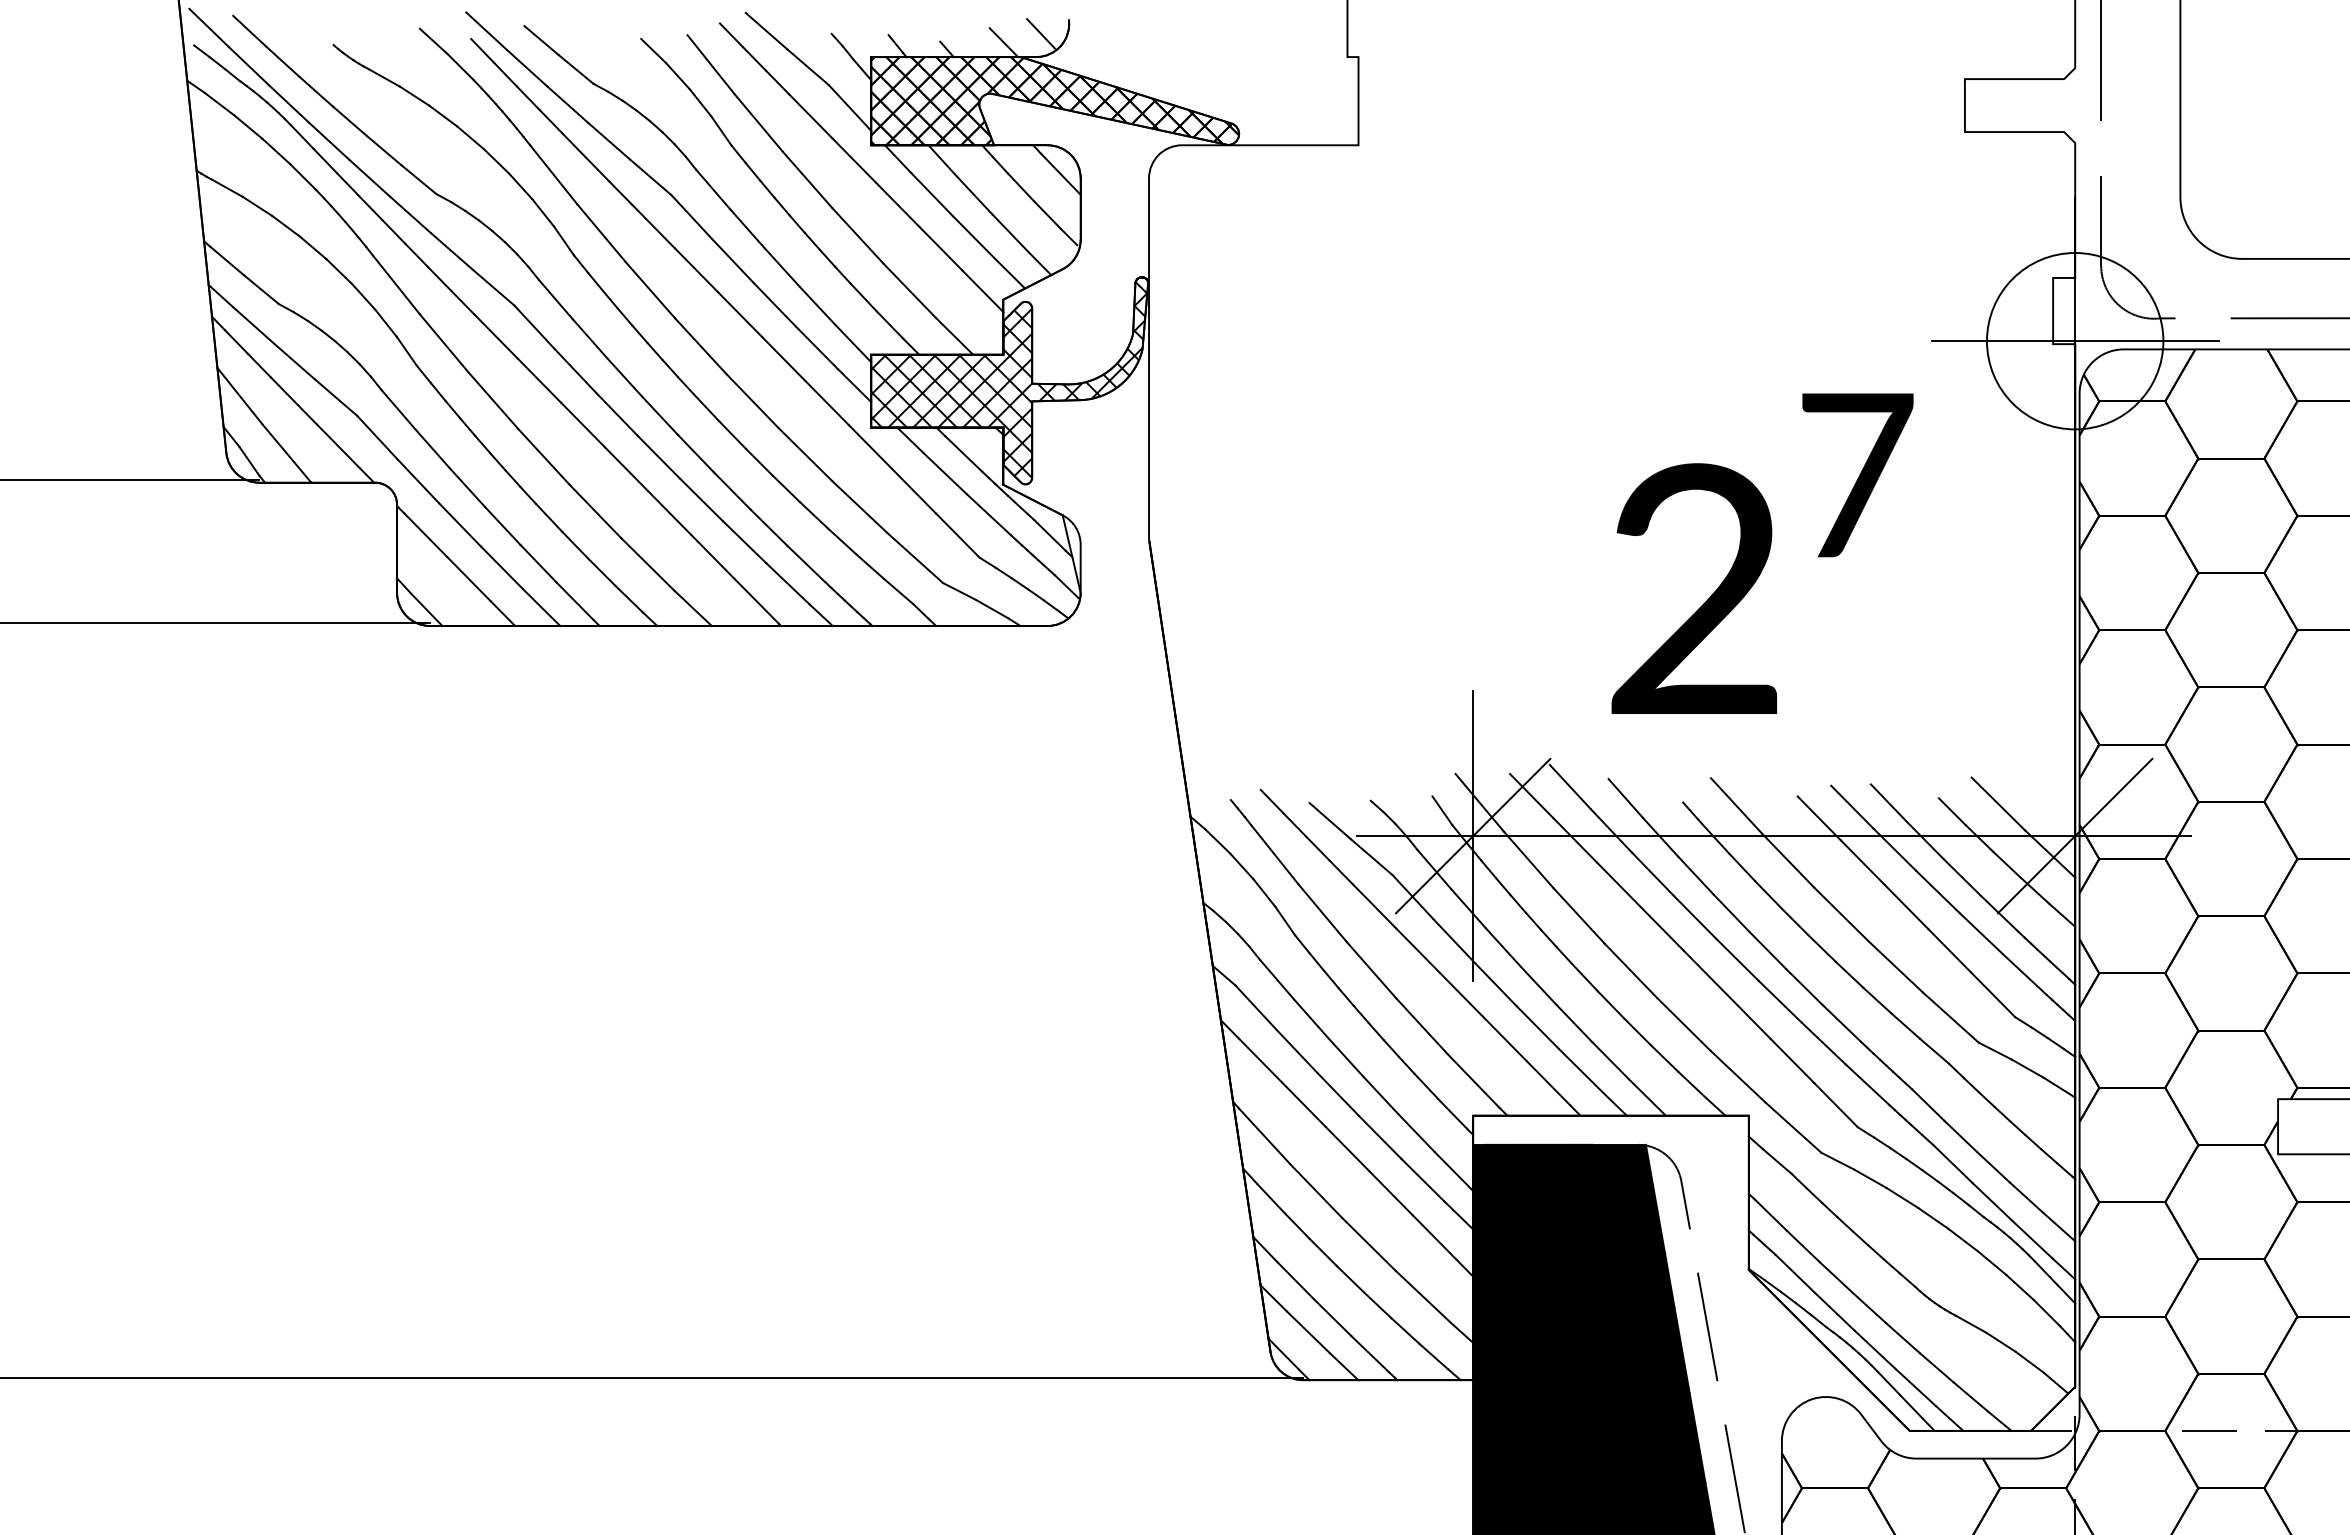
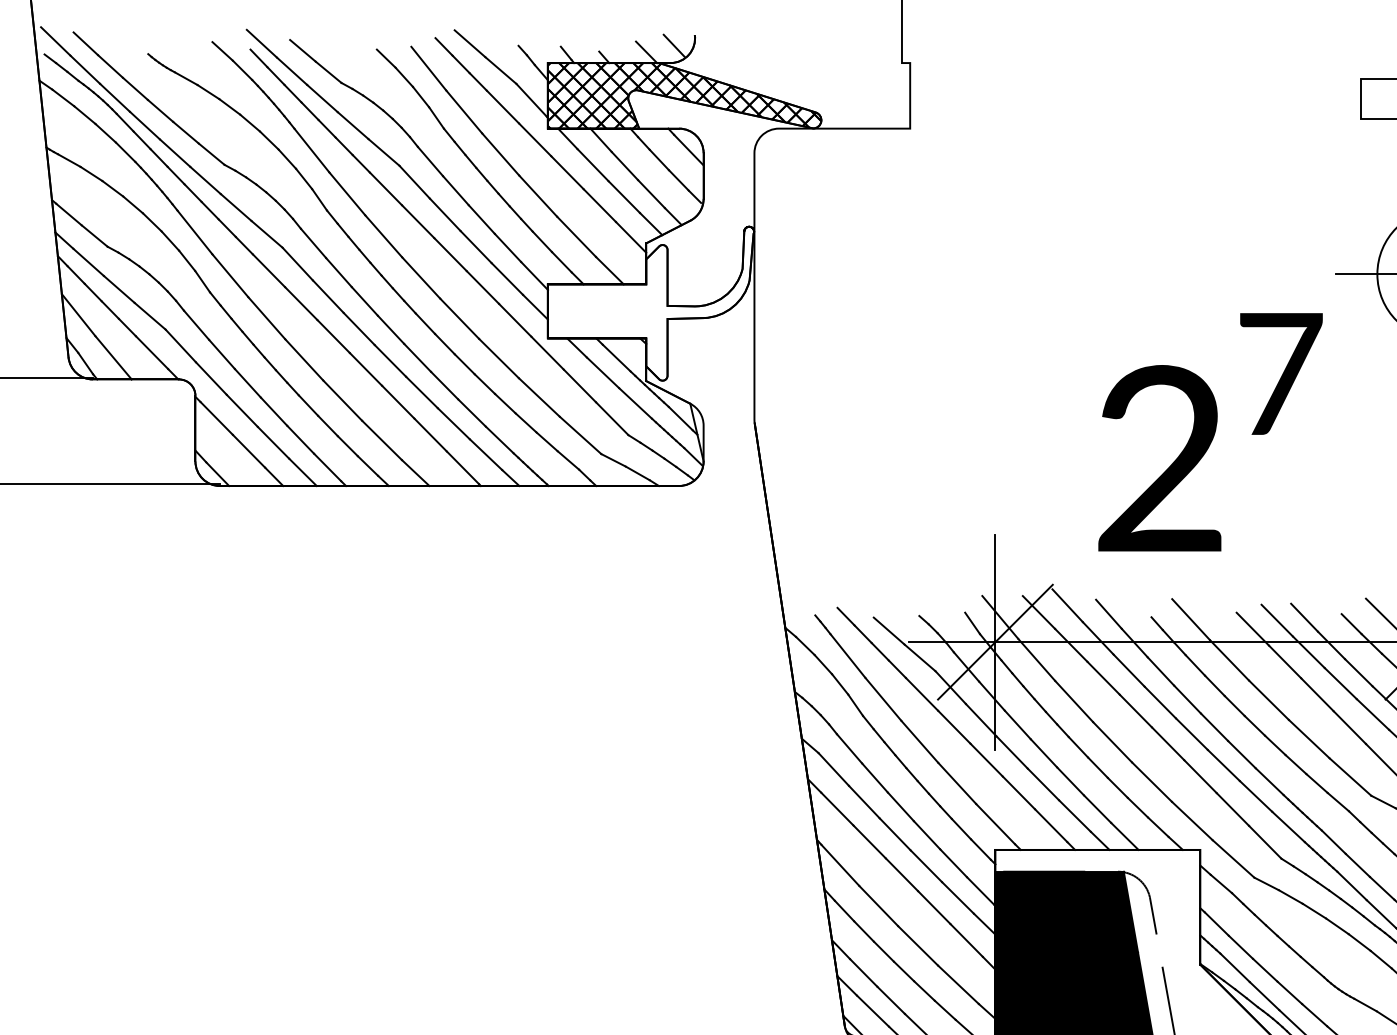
hatch: (1009, 379) -> (650, 302), removed

